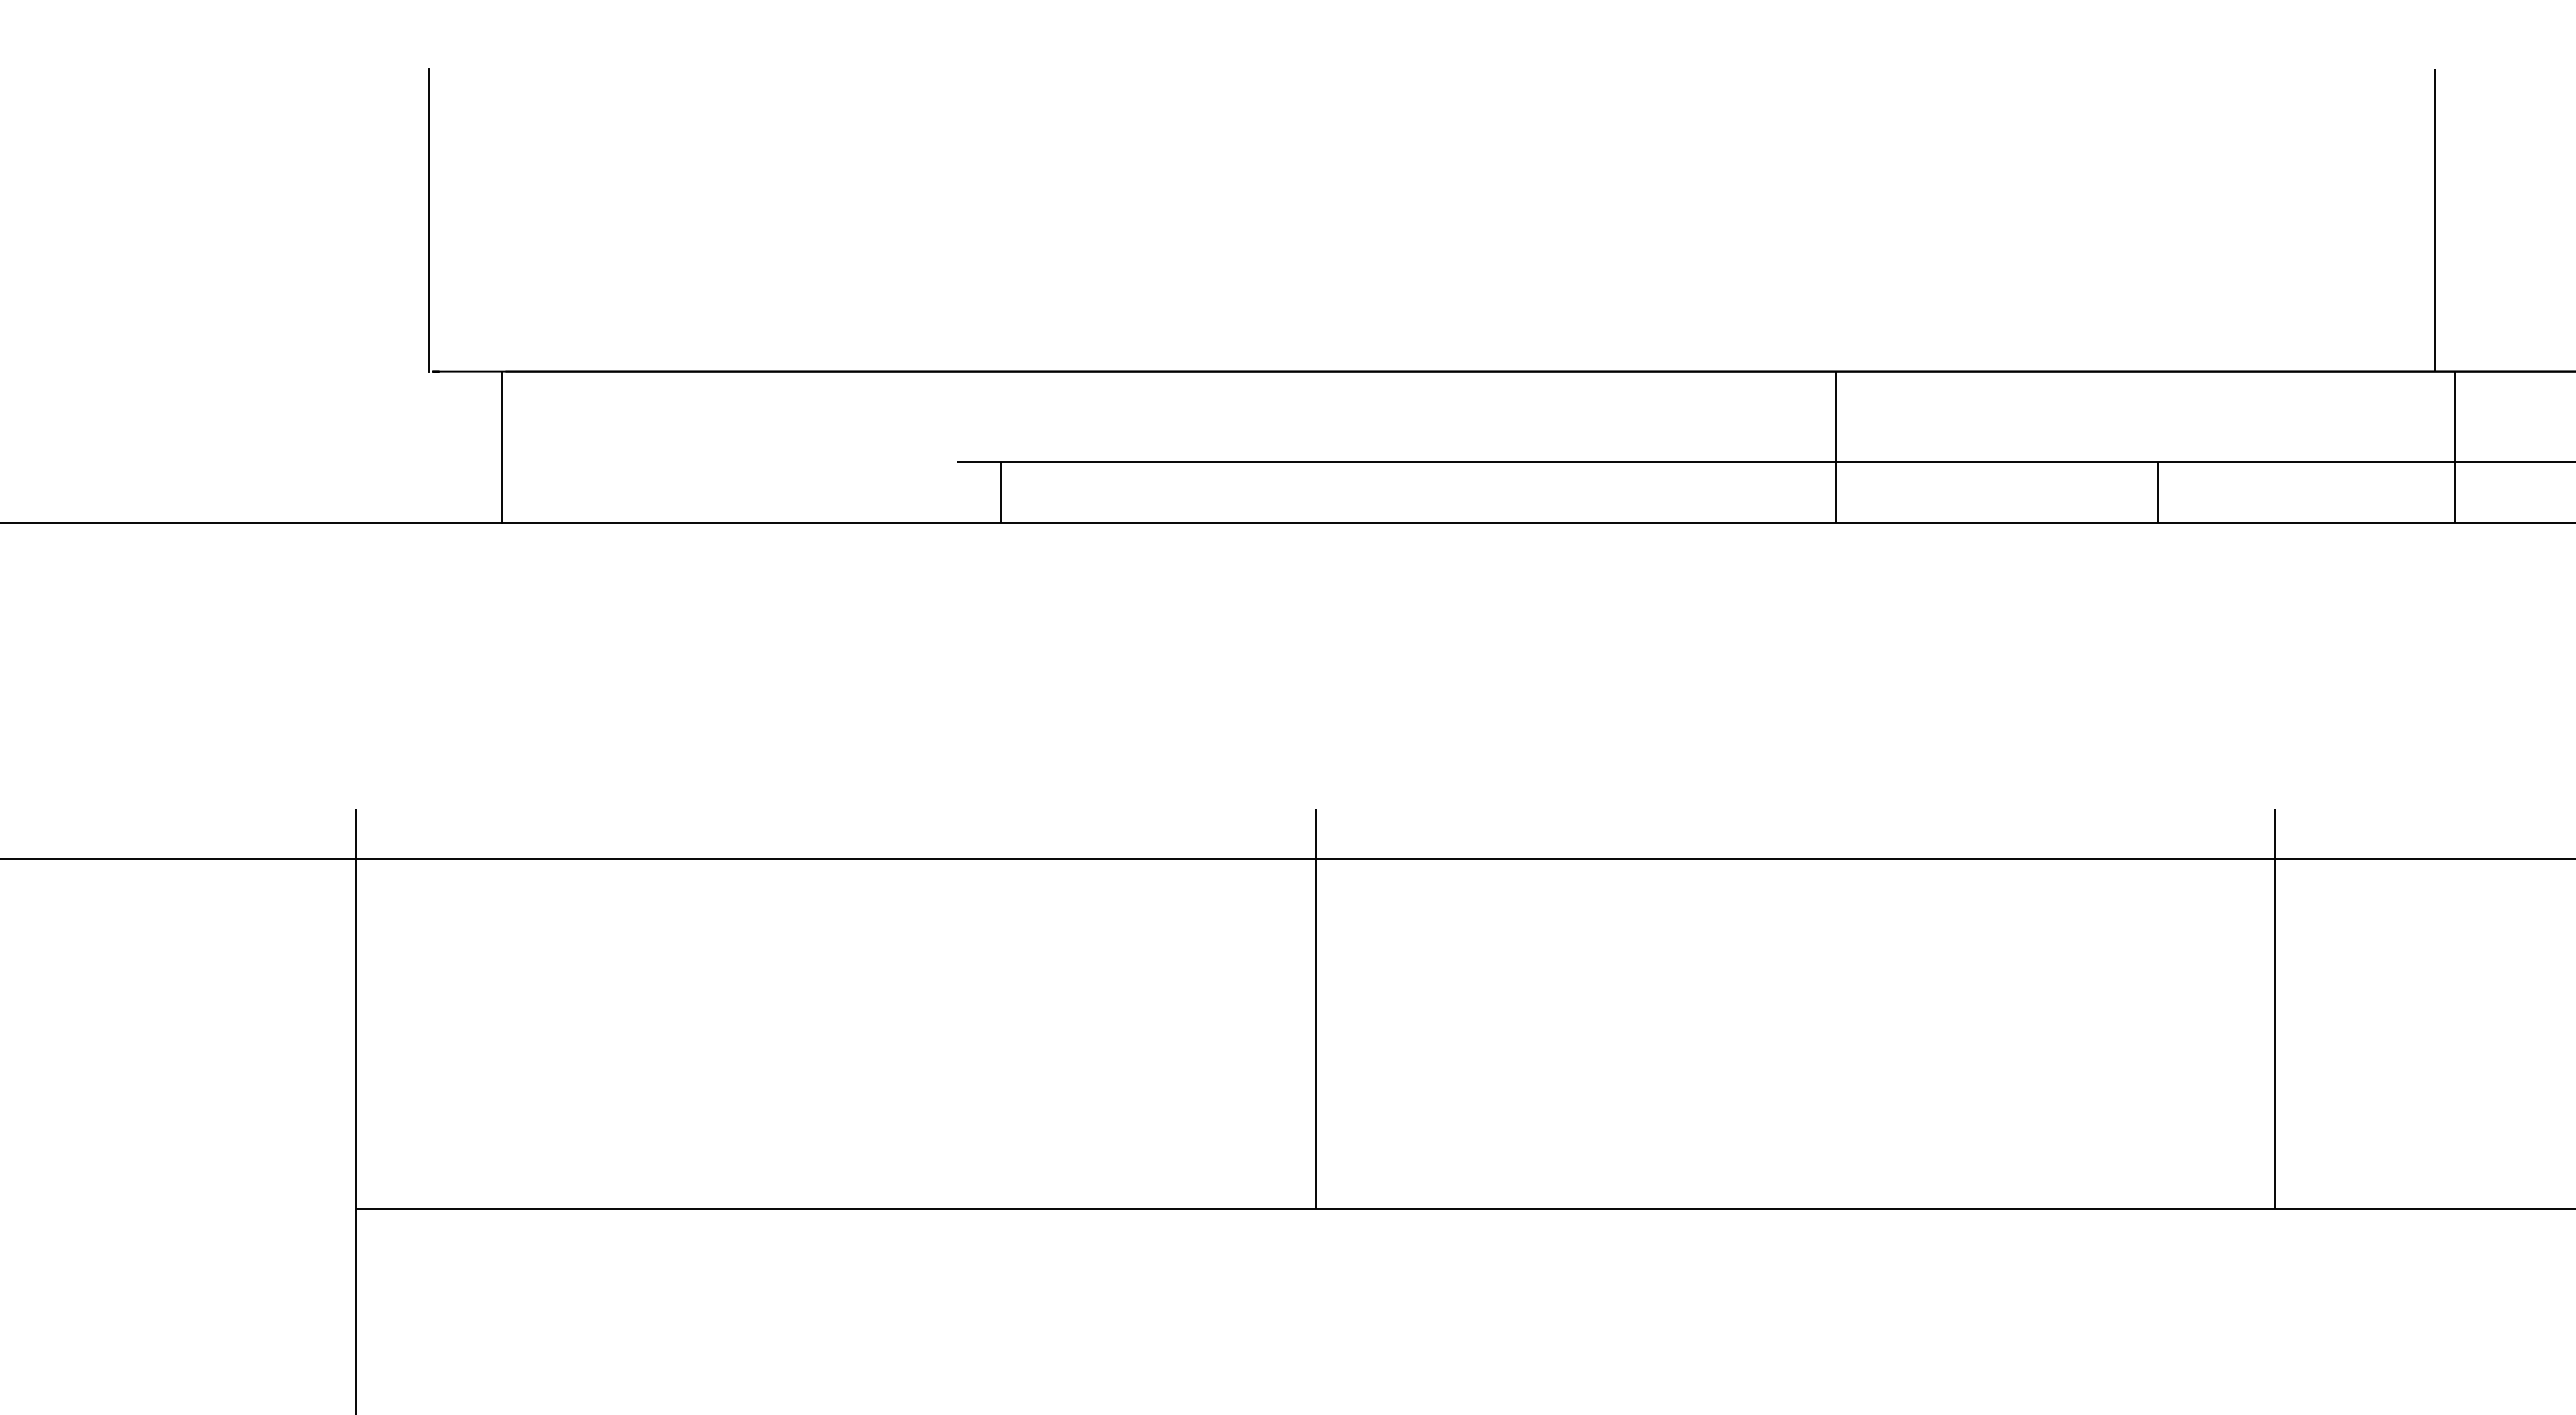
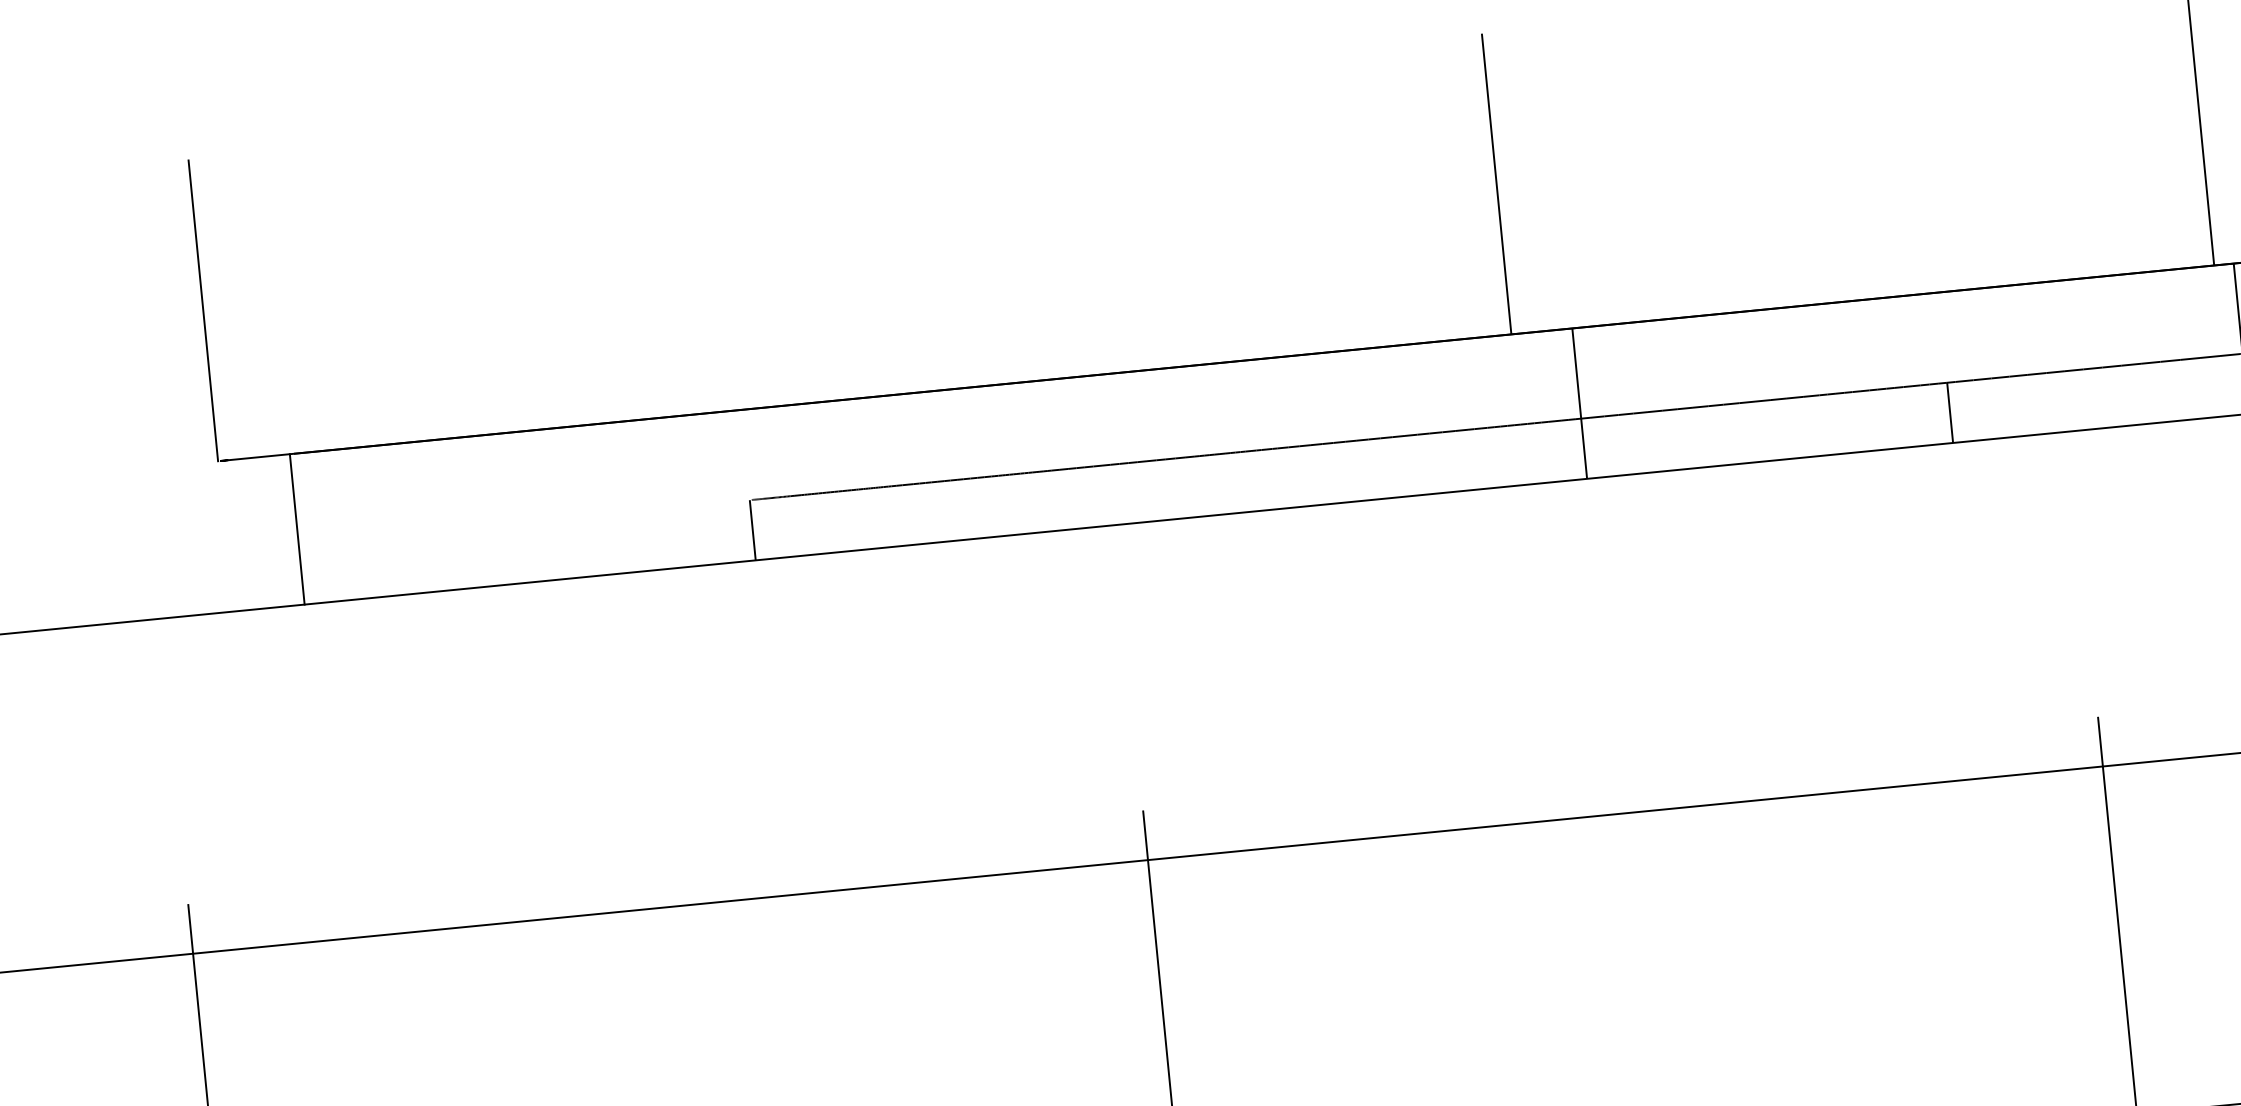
line: (1728, 220) -> (1496, 184), added
line: (1836, 446) -> (1580, 402), moved
line: (1000, 492) -> (752, 530), moved

